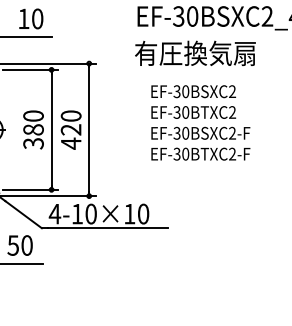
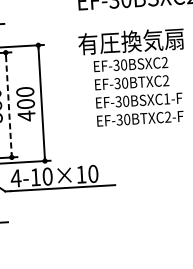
text: (195, 52) -> (131, 40), moved
text: (71, 129) -> (26, 103), 420 -> 400
line: (51, 130) -> (8, 105), solid -> dashed
text: (232, 132) -> (166, 98), EF-30BSXC2-F -> EF-30BSXC1-F

